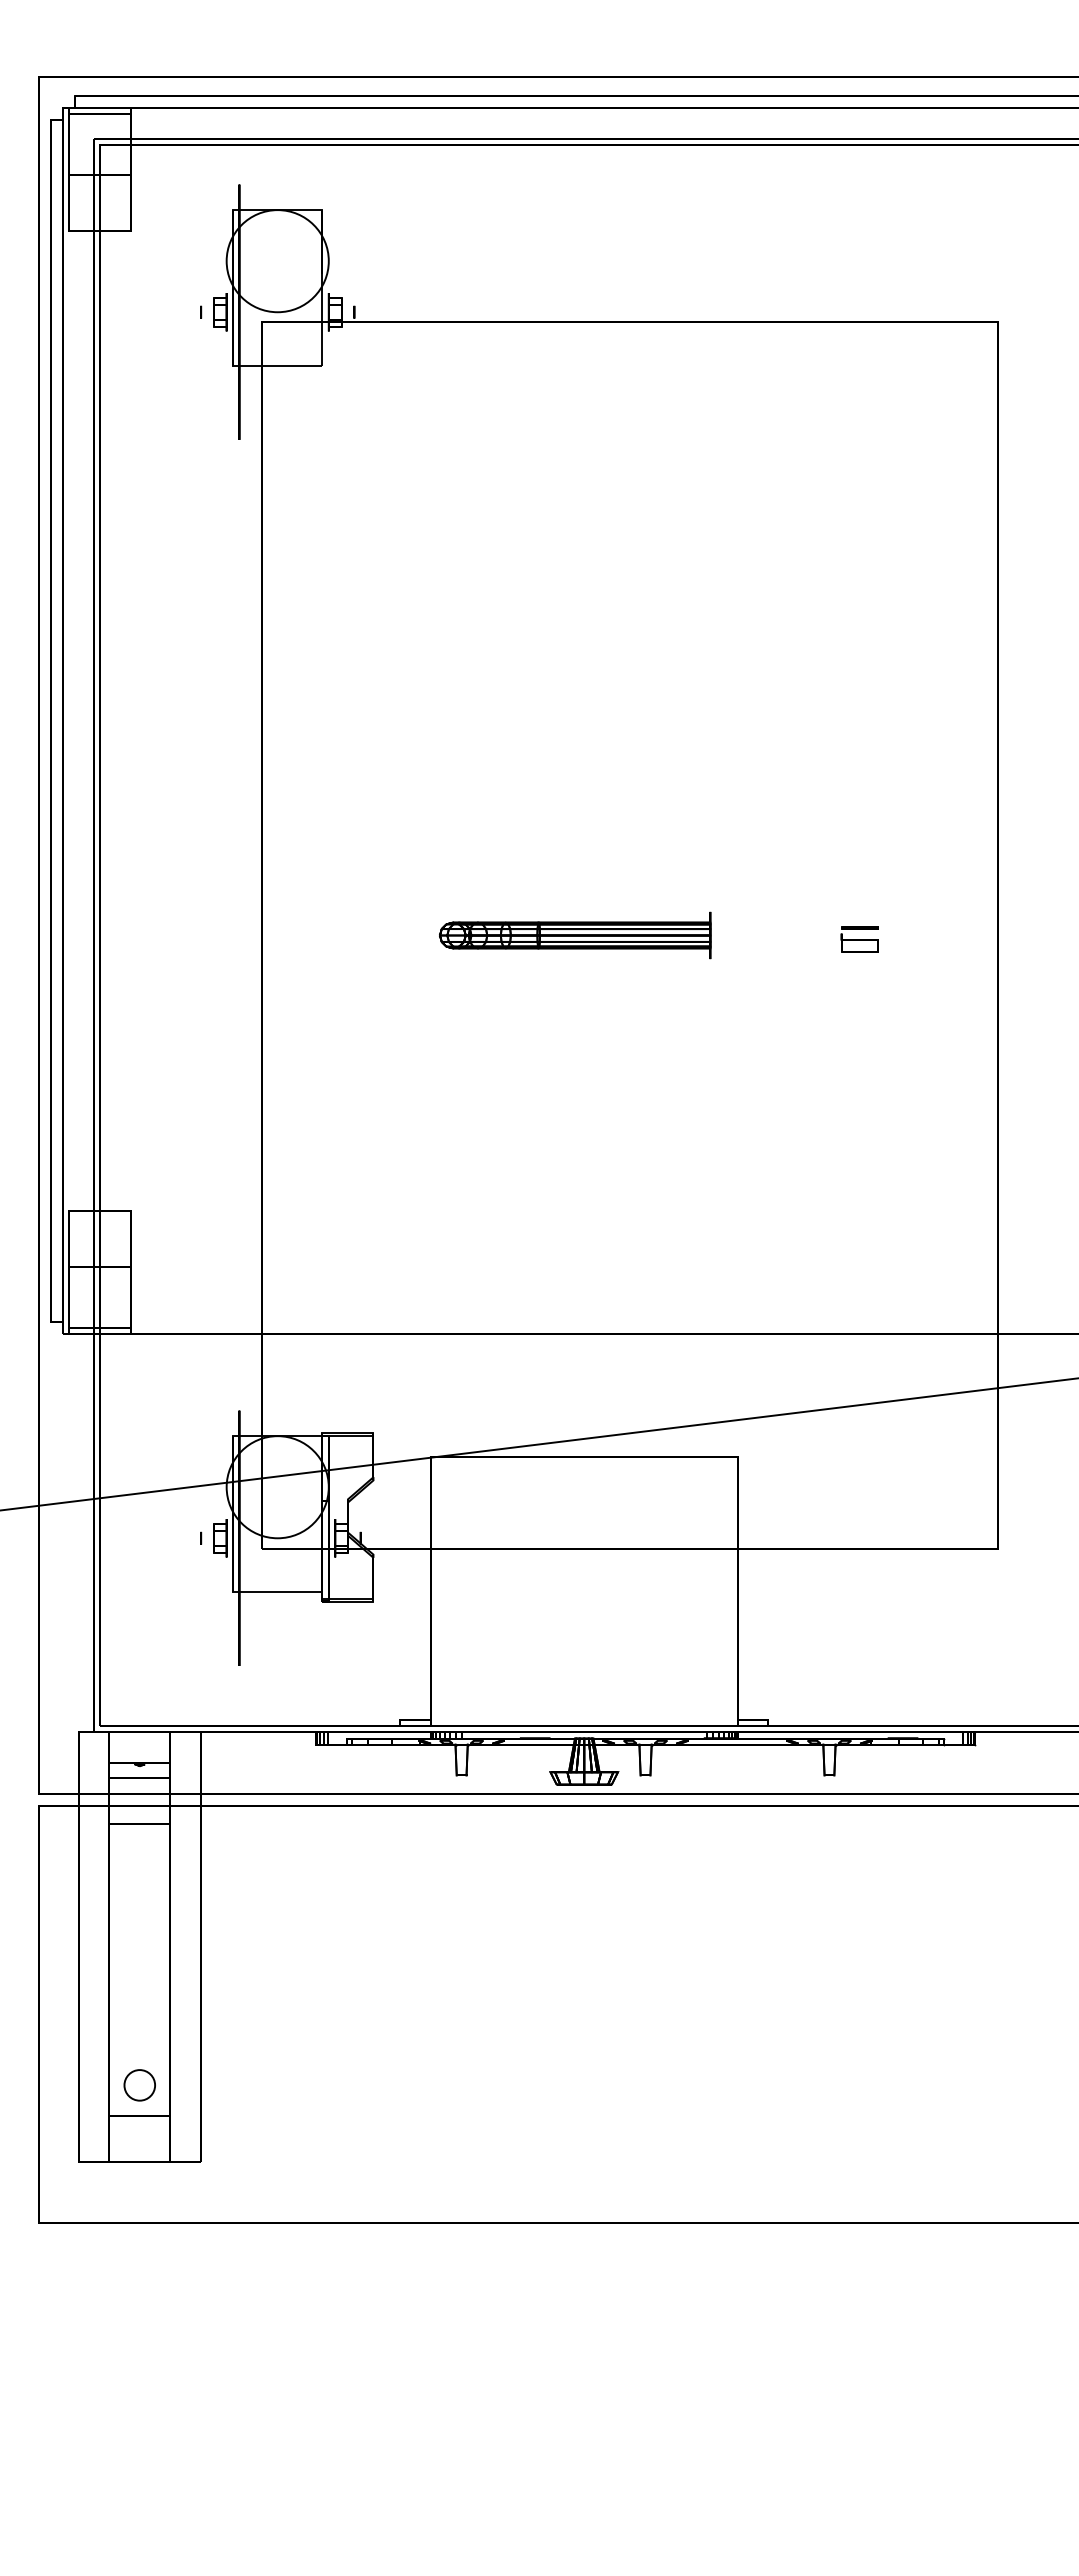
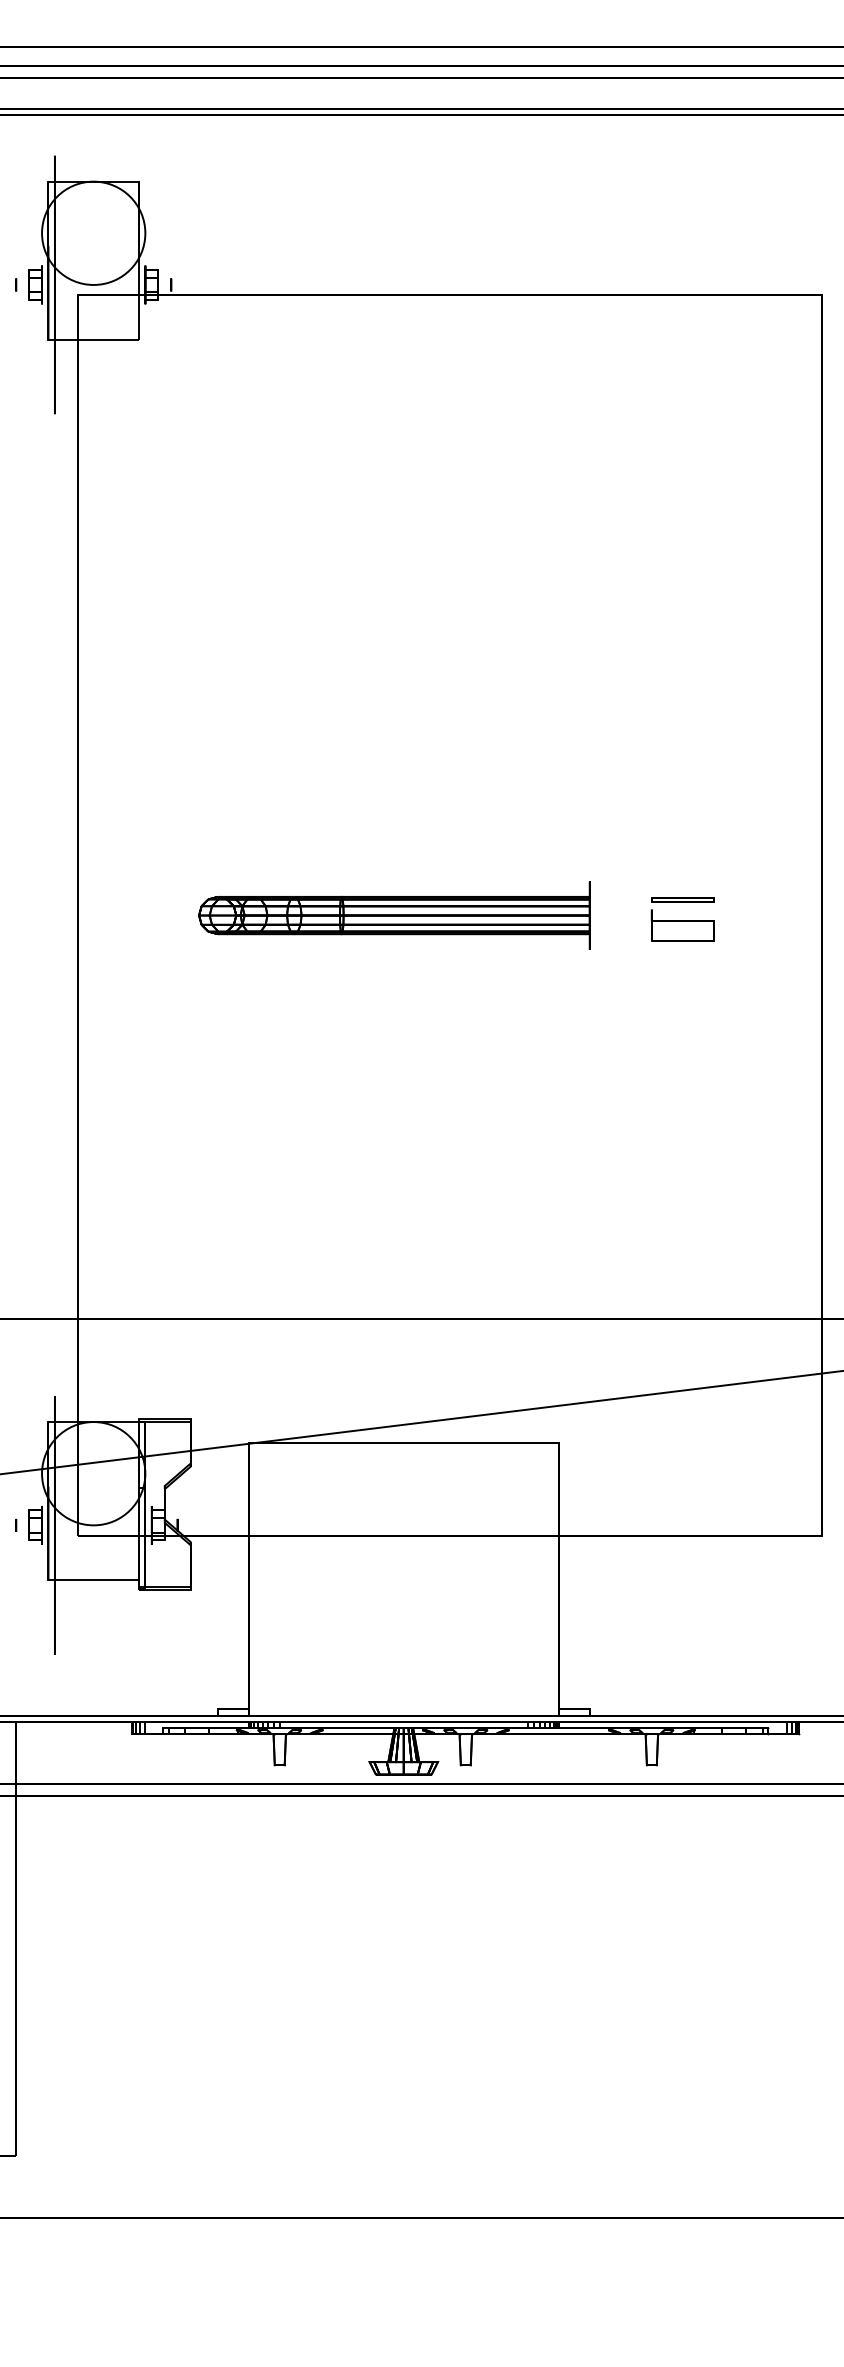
part: (575, 935) -> (394, 915), size x1.43
part: (859, 939) -> (682, 919), size x1.67

